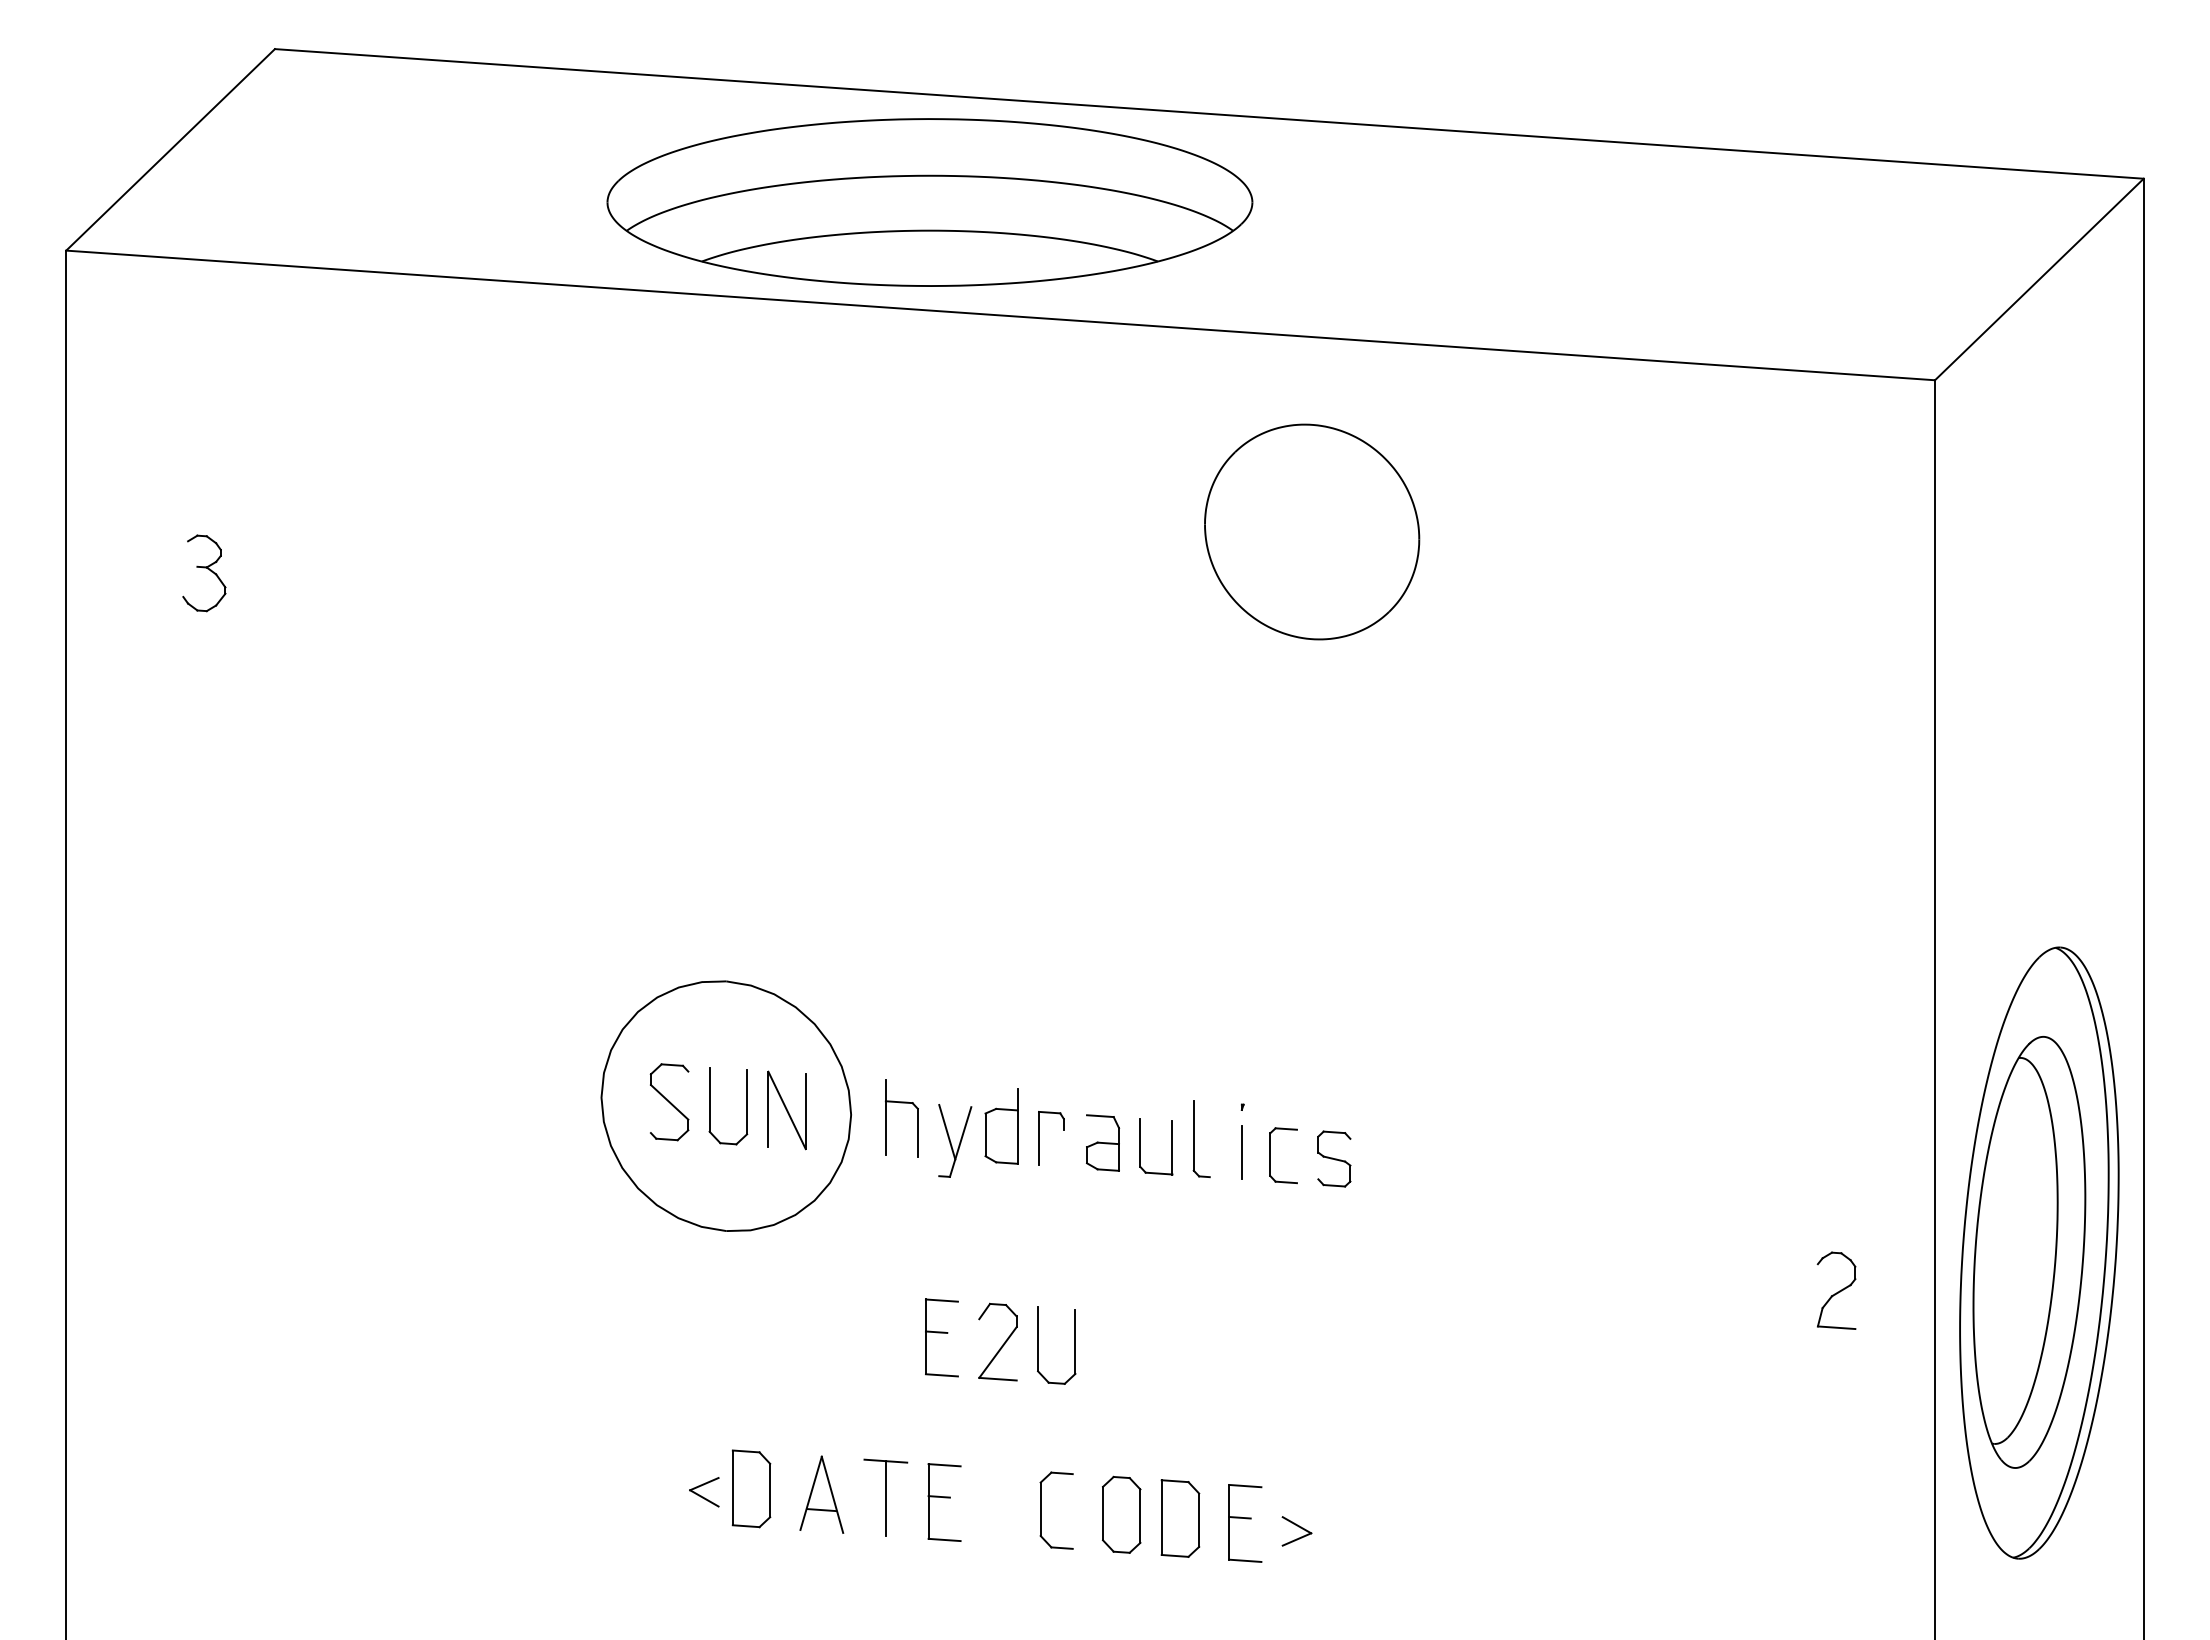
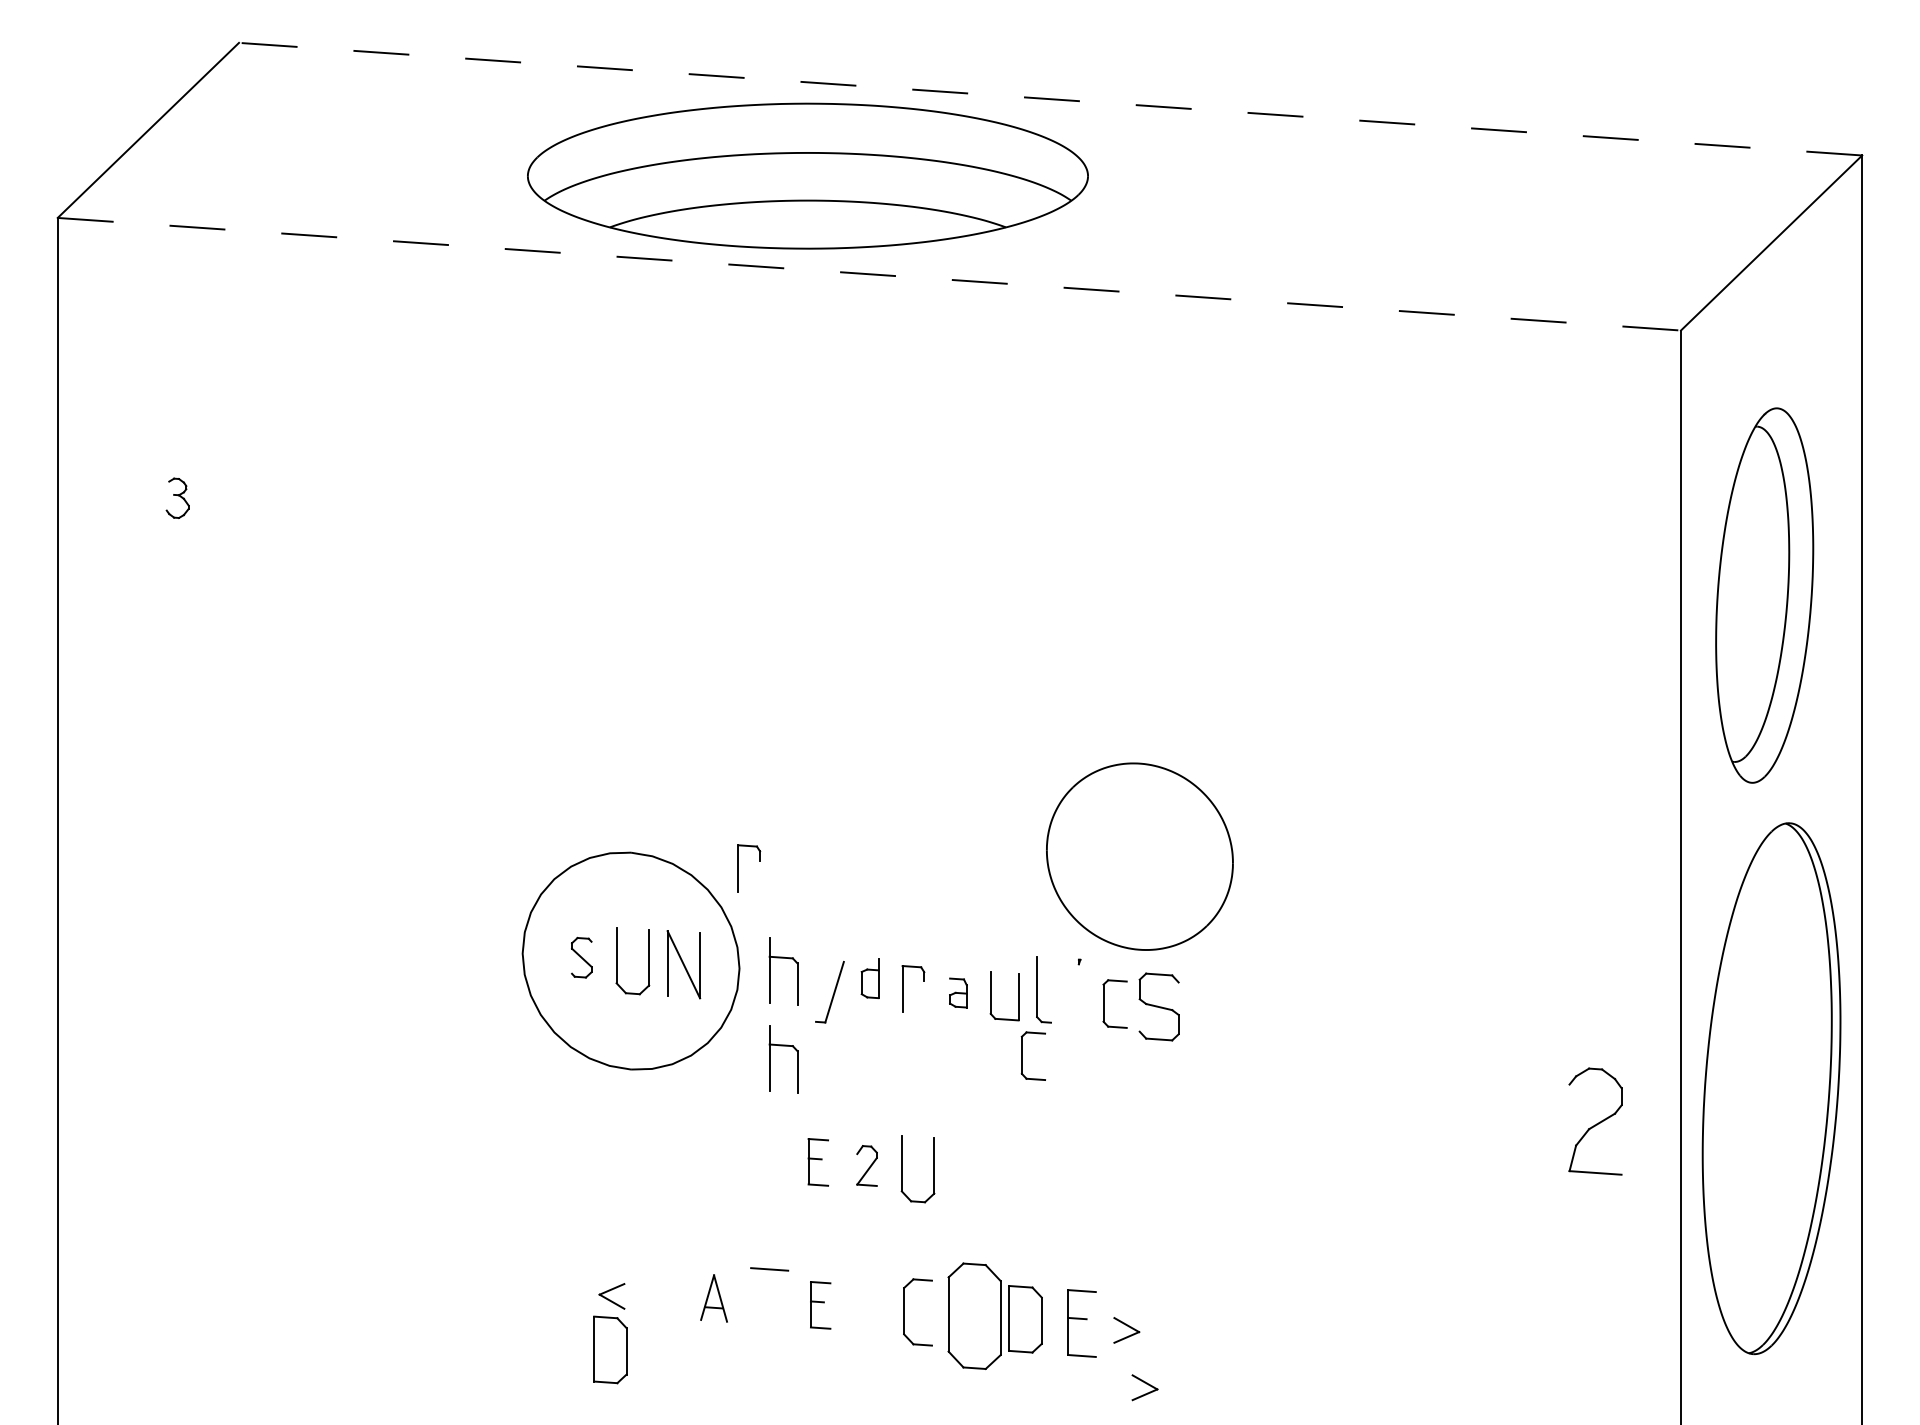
line: (1209, 113) -> (1050, 98), solid -> dashed
line: (1000, 315) -> (869, 274), solid -> dashed
part: (1312, 531) -> (1140, 856), moved
part: (204, 573) -> (177, 498), size x0.6
part: (850, 999) -> (738, 868), added
part: (669, 1102) -> (581, 957), size x0.6
part: (1001, 1126) -> (870, 978), size x0.6
line: (947, 1131) -> (823, 983), removed
part: (1103, 1142) -> (958, 992), size x0.6
line: (1241, 1152) -> (1078, 1001), removed
part: (1334, 1158) -> (1159, 1006), size x1.4
part: (901, 1204) -> (783, 1046), added
part: (1176, 1215) -> (1022, 1056), added
part: (2029, 1252) -> (1764, 595), moved
part: (1836, 1290) -> (1595, 1121), size x1.6
part: (941, 1337) -> (817, 1162), size x0.7
part: (997, 1341) -> (866, 1165), size x0.6
part: (751, 1488) -> (610, 1349), moved
part: (821, 1494) -> (713, 1298), size x0.7
line: (885, 1498) -> (769, 1301), removed
part: (944, 1502) -> (820, 1305), size x0.7
part: (1121, 1514) -> (974, 1315), size x1.6
part: (1317, 1597) -> (1144, 1387), added

